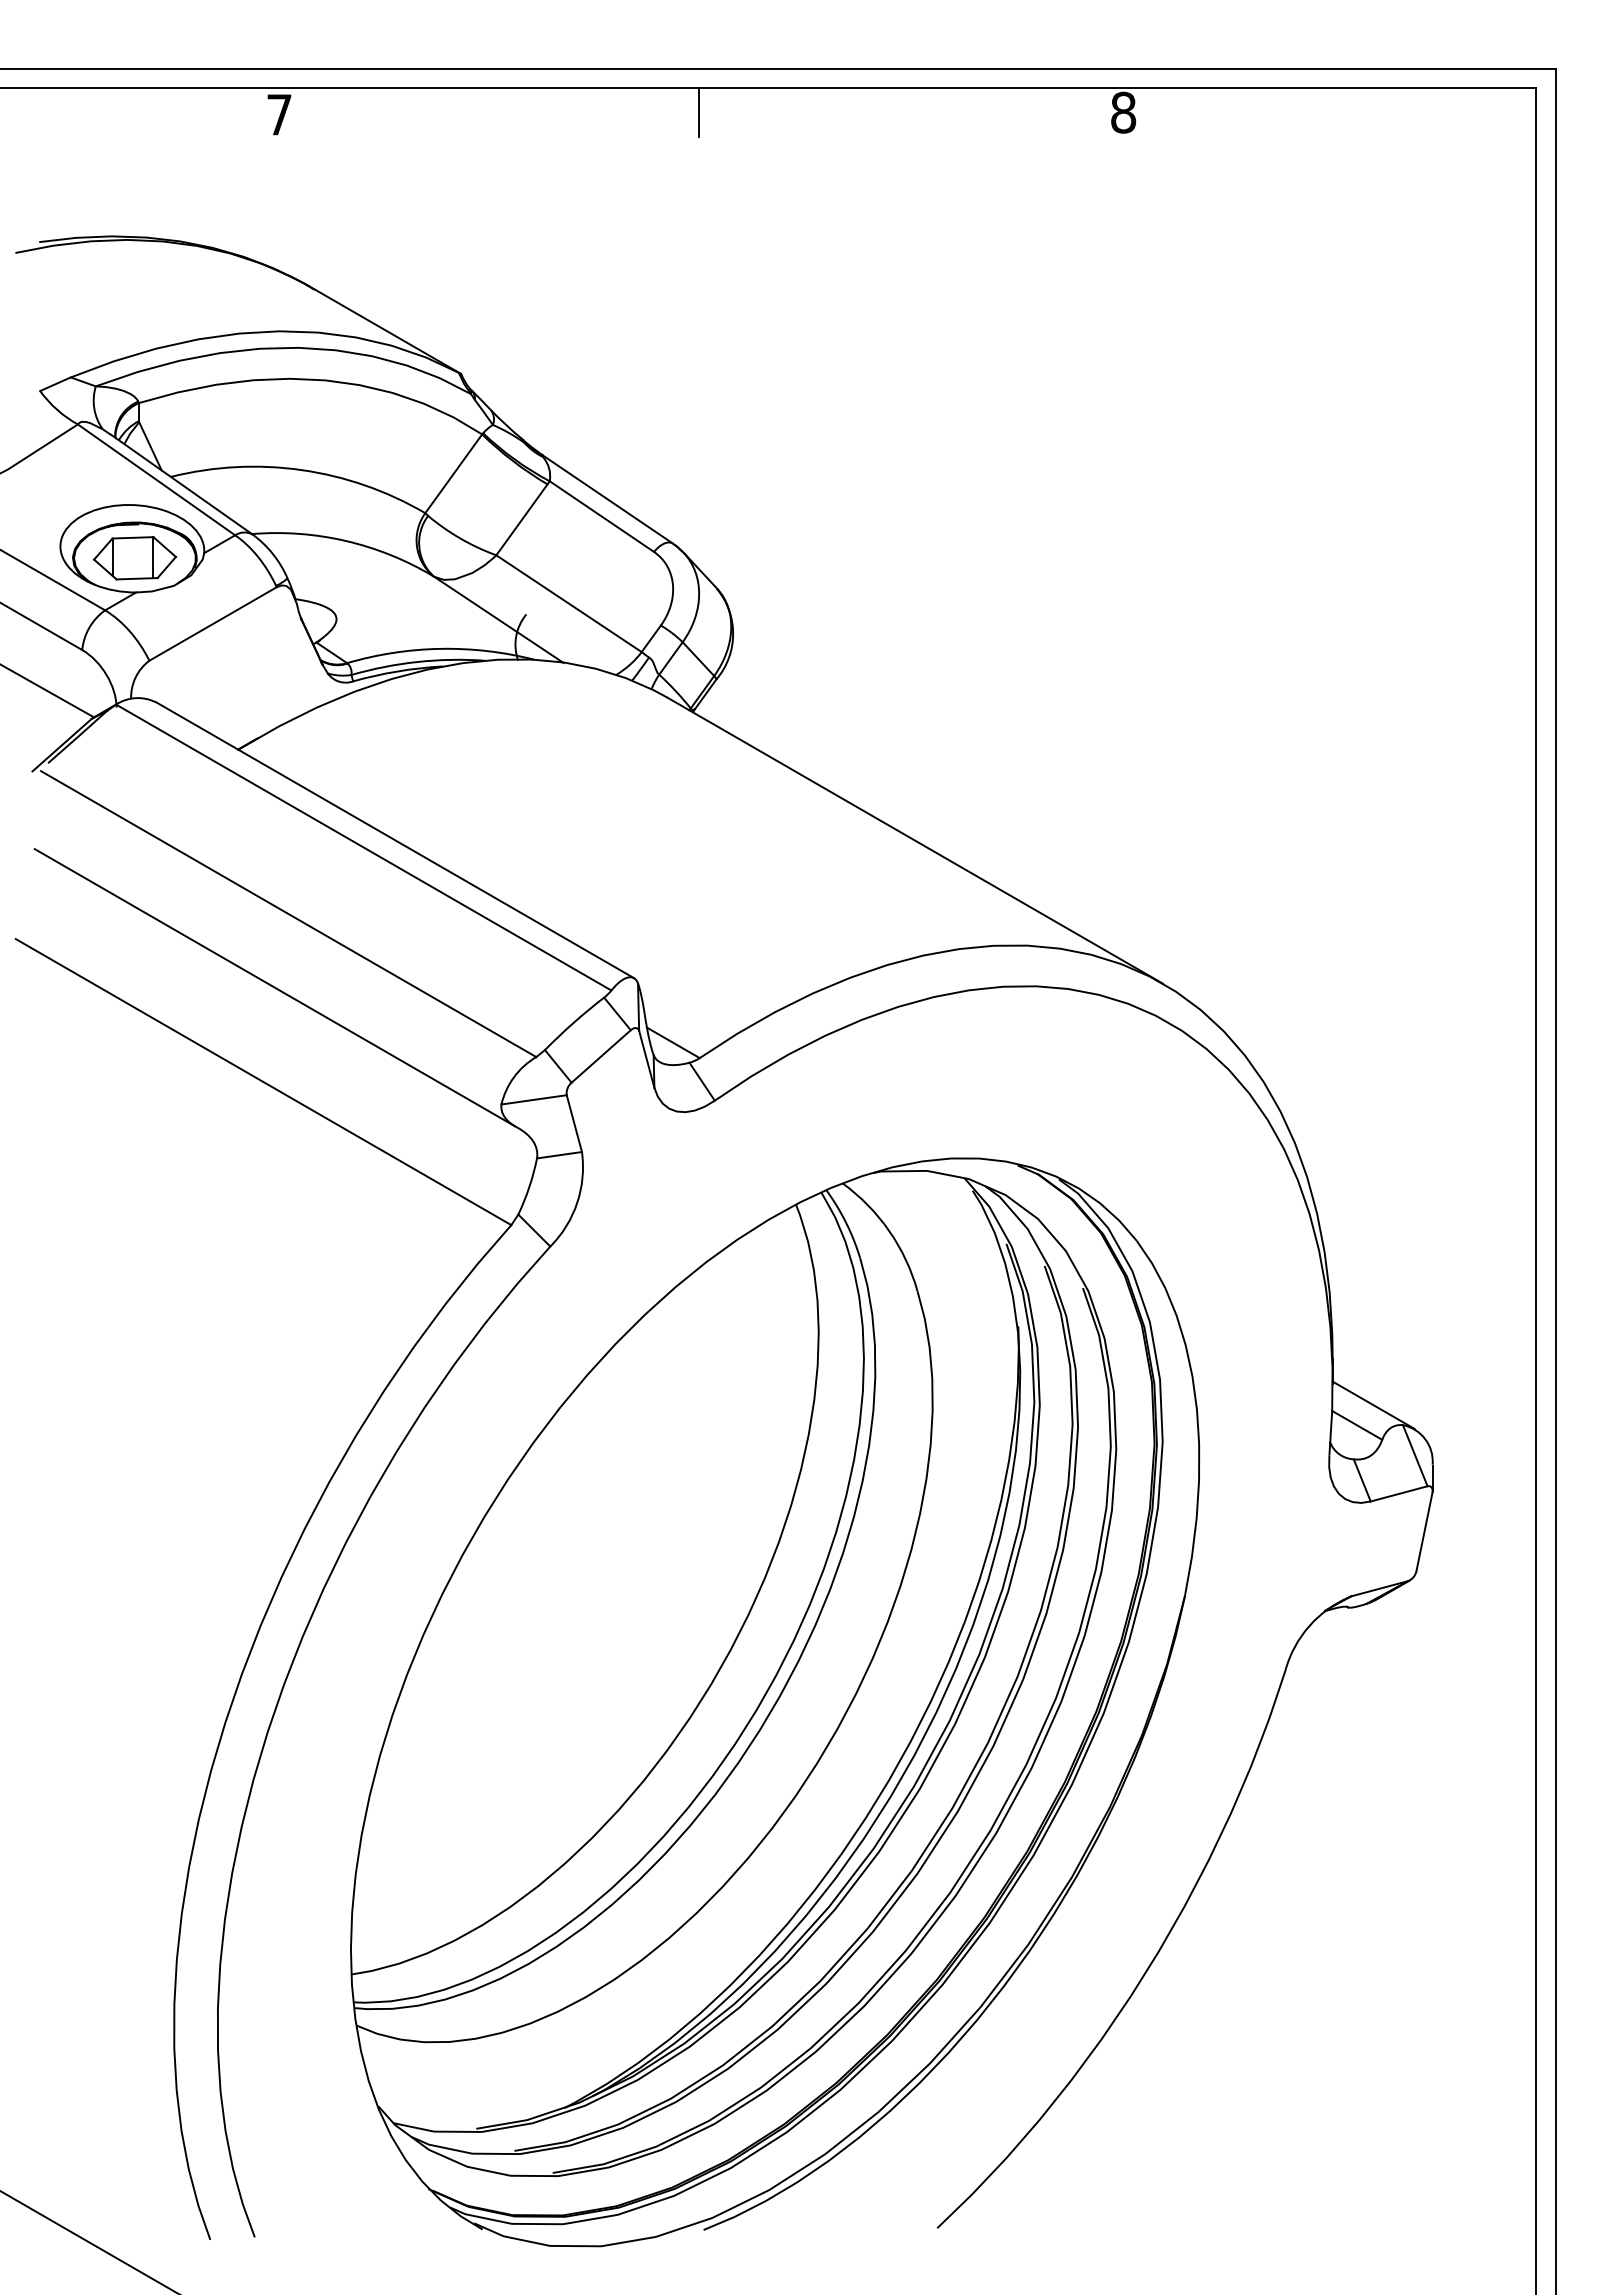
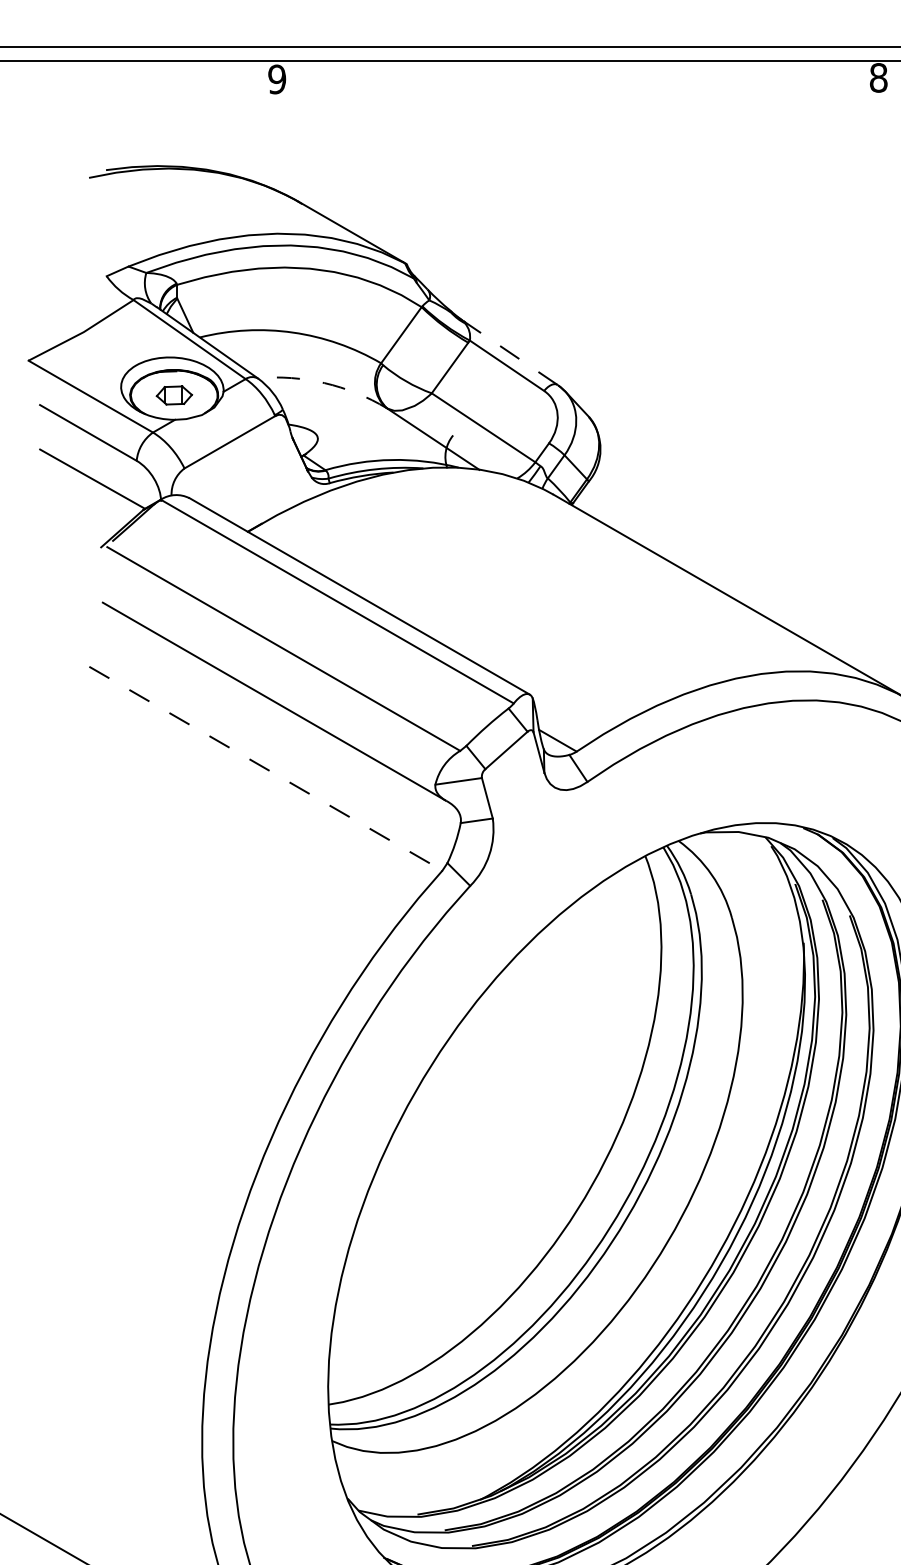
line: (699, 112) -> (576, 77), removed
text: (278, 114) -> (276, 79), 7 -> 9
line: (607, 499) -> (510, 353), solid -> dashed
arc: (346, 541) -> (324, 383), solid -> dashed
part: (135, 558) -> (174, 395), size x0.6
line: (264, 1082) -> (266, 769), solid -> dashed

